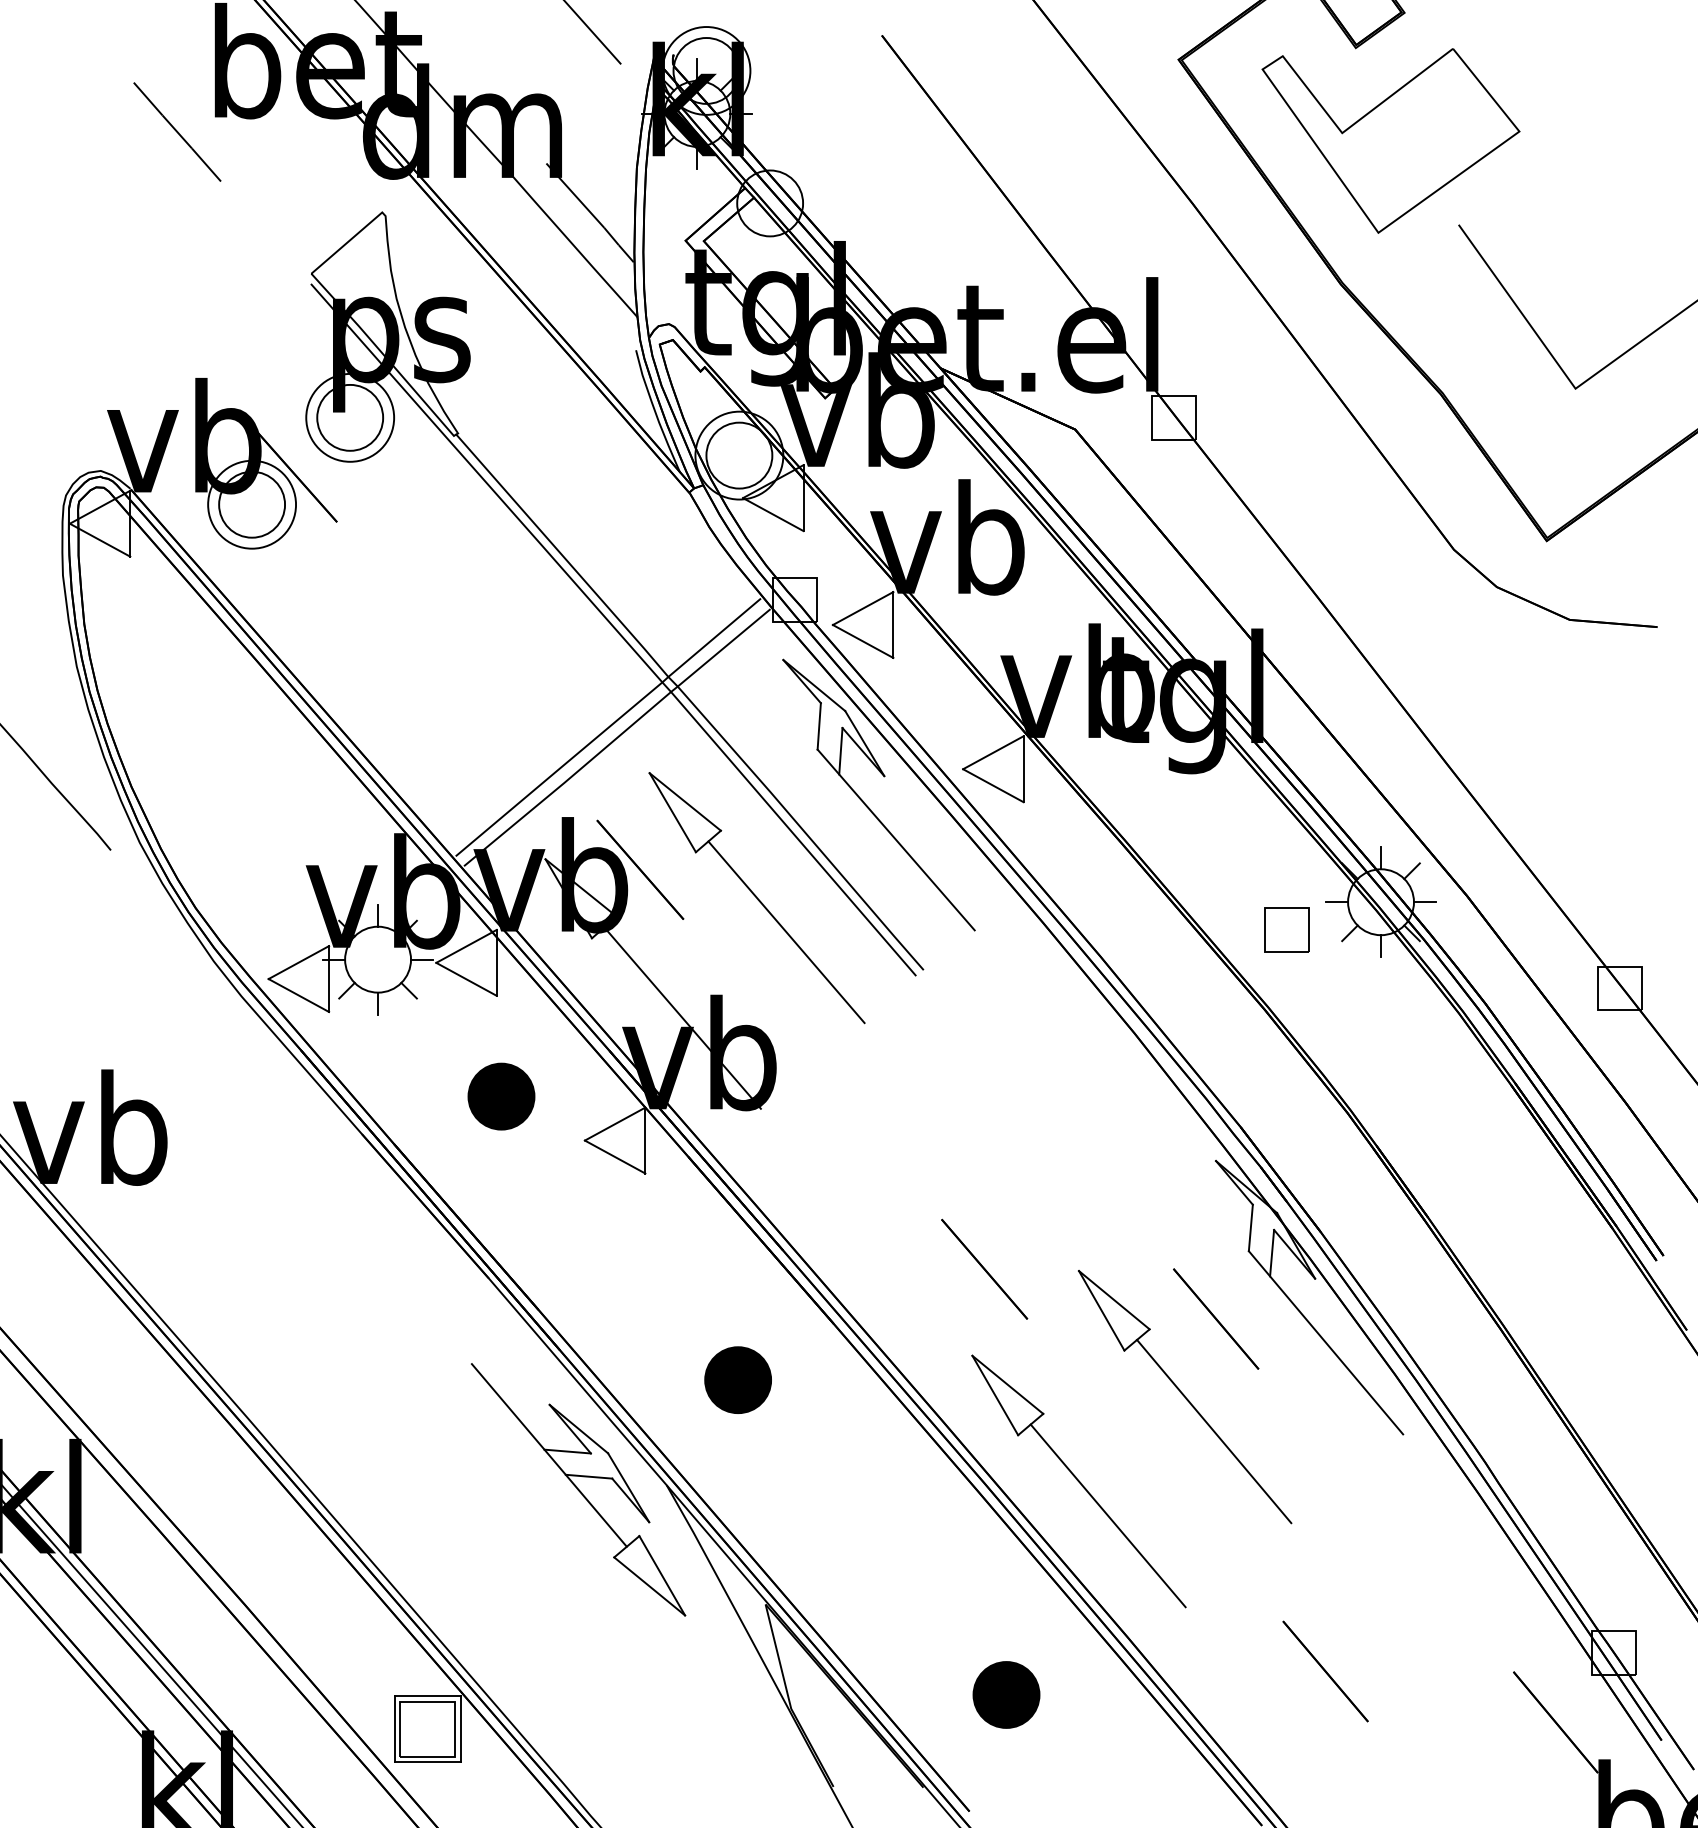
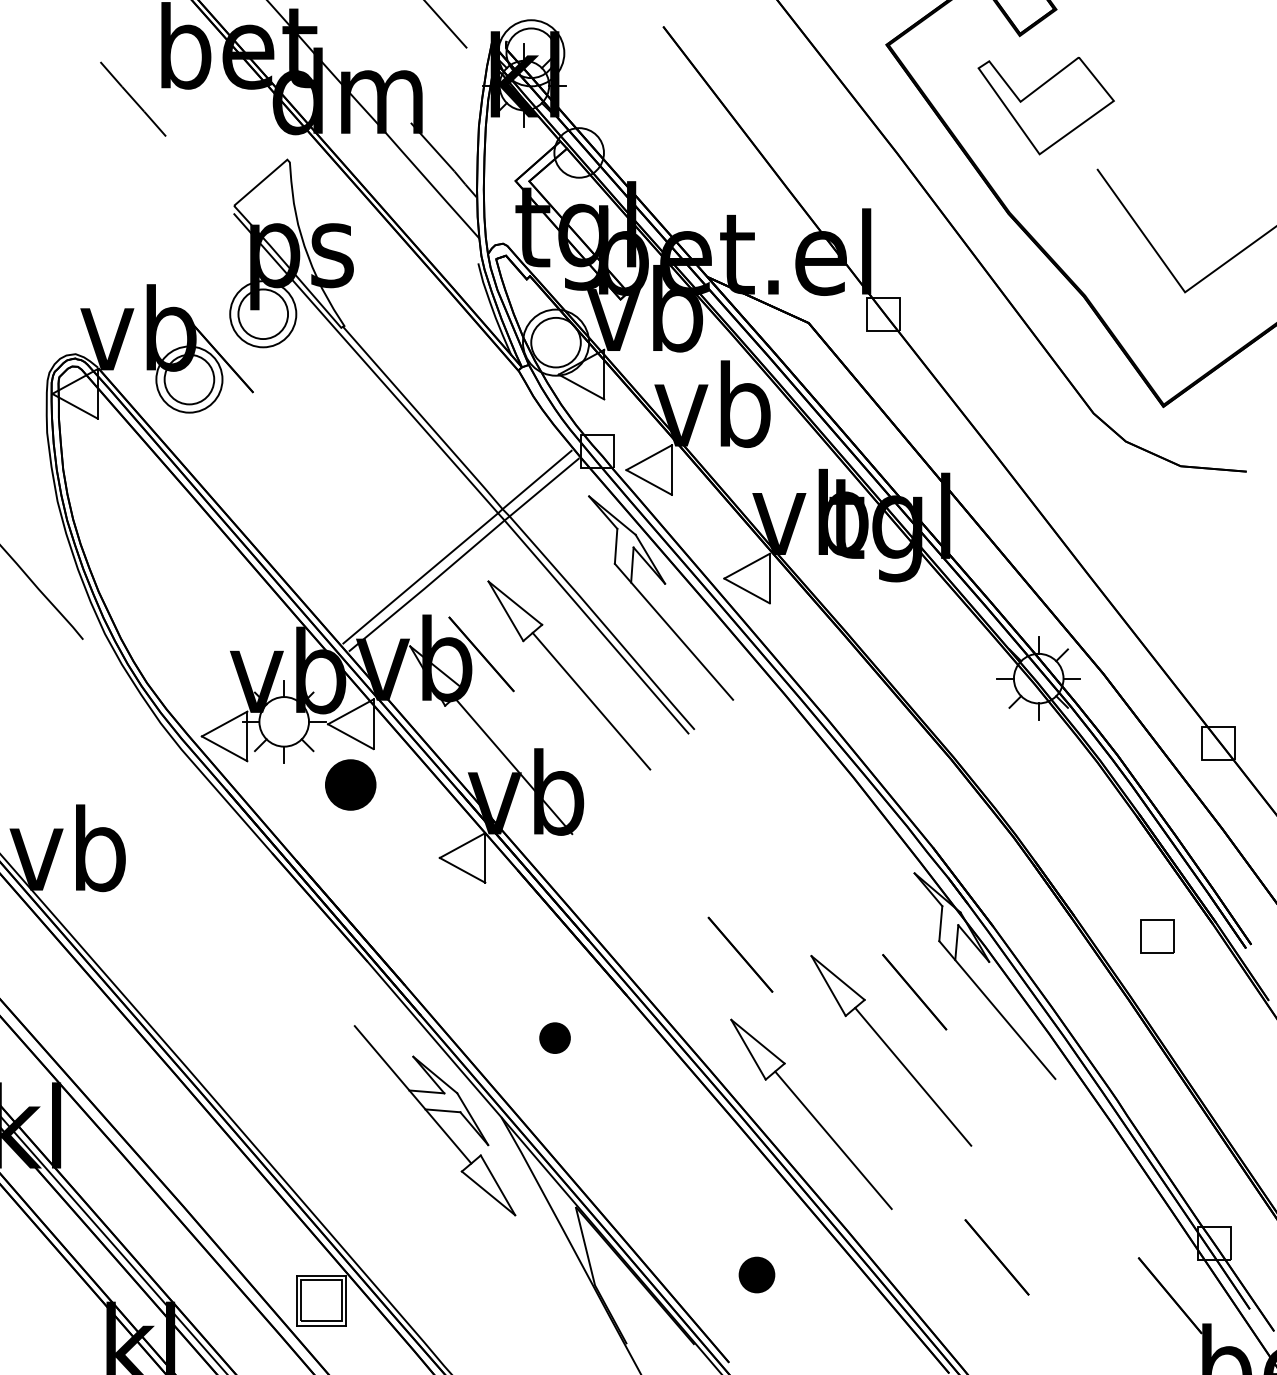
part: (1390, 140) -> (1045, 105), size x0.7
part: (1286, 929) -> (1157, 936), moved
part: (501, 1096) -> (350, 784), moved
part: (737, 1379) -> (554, 1037), size x0.6
part: (1006, 1694) -> (756, 1274), size x0.7

